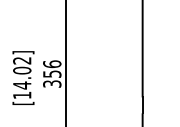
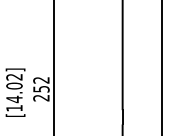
text: (52, 73) -> (41, 88), 356 -> 252

